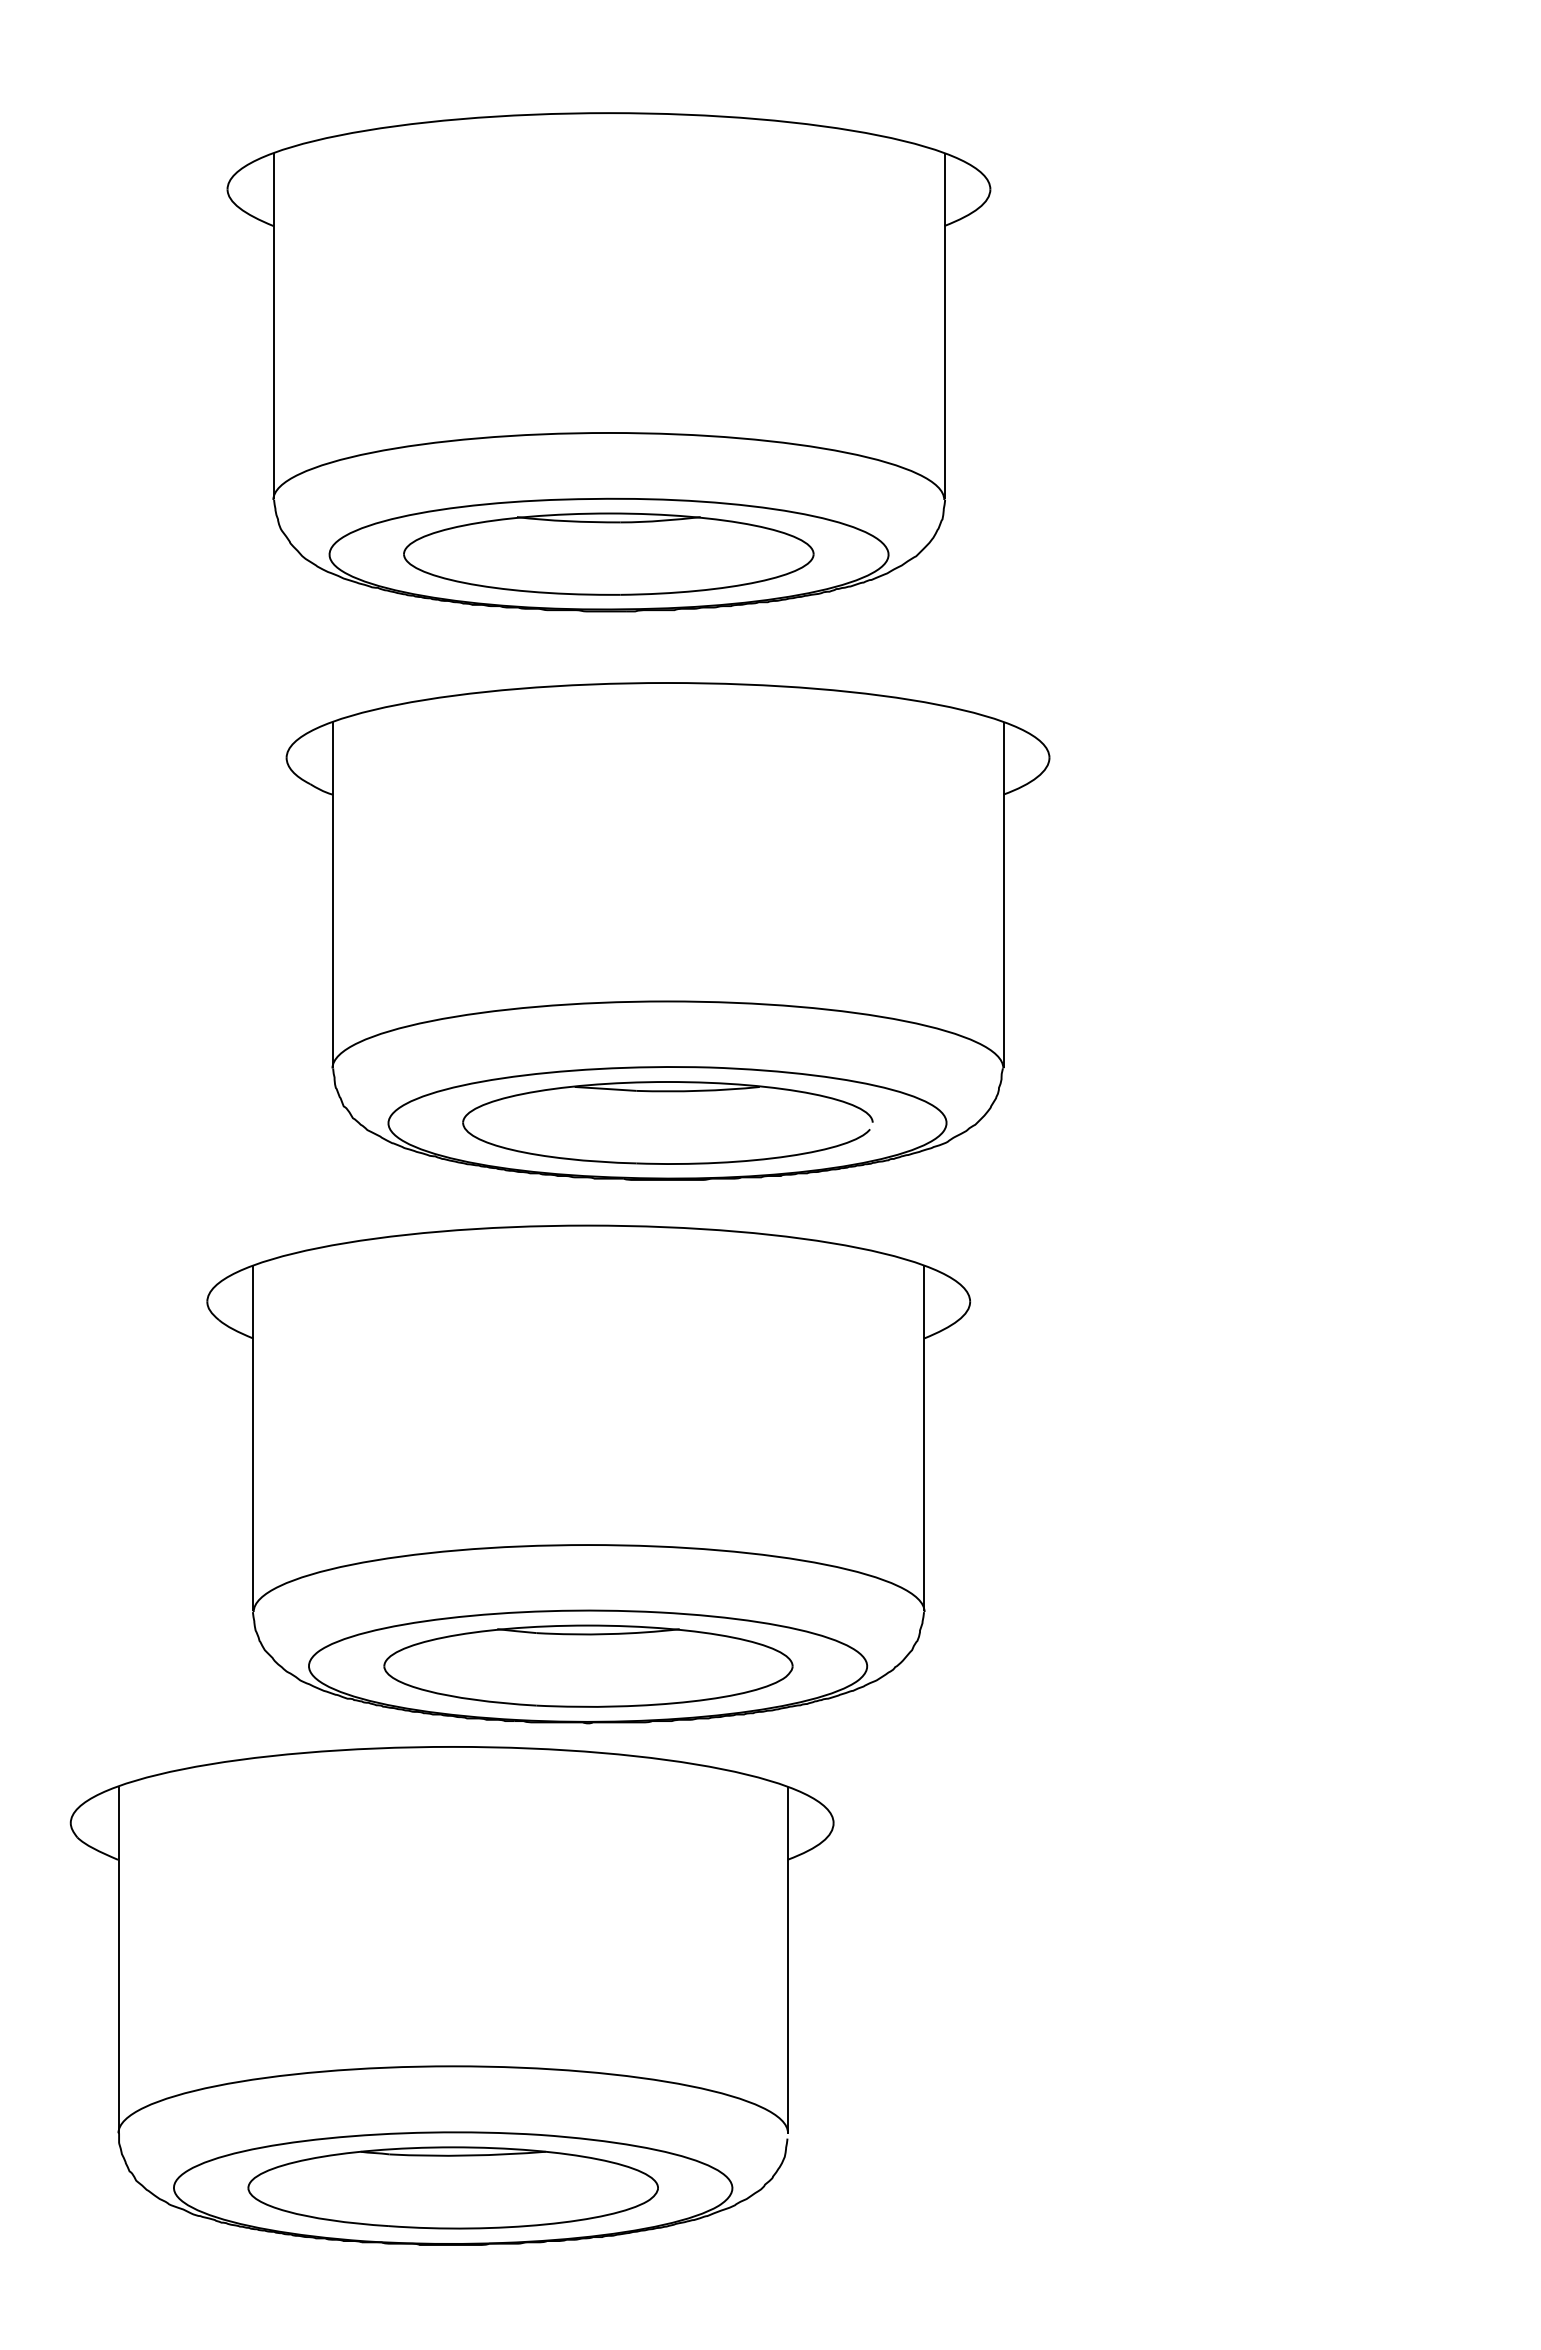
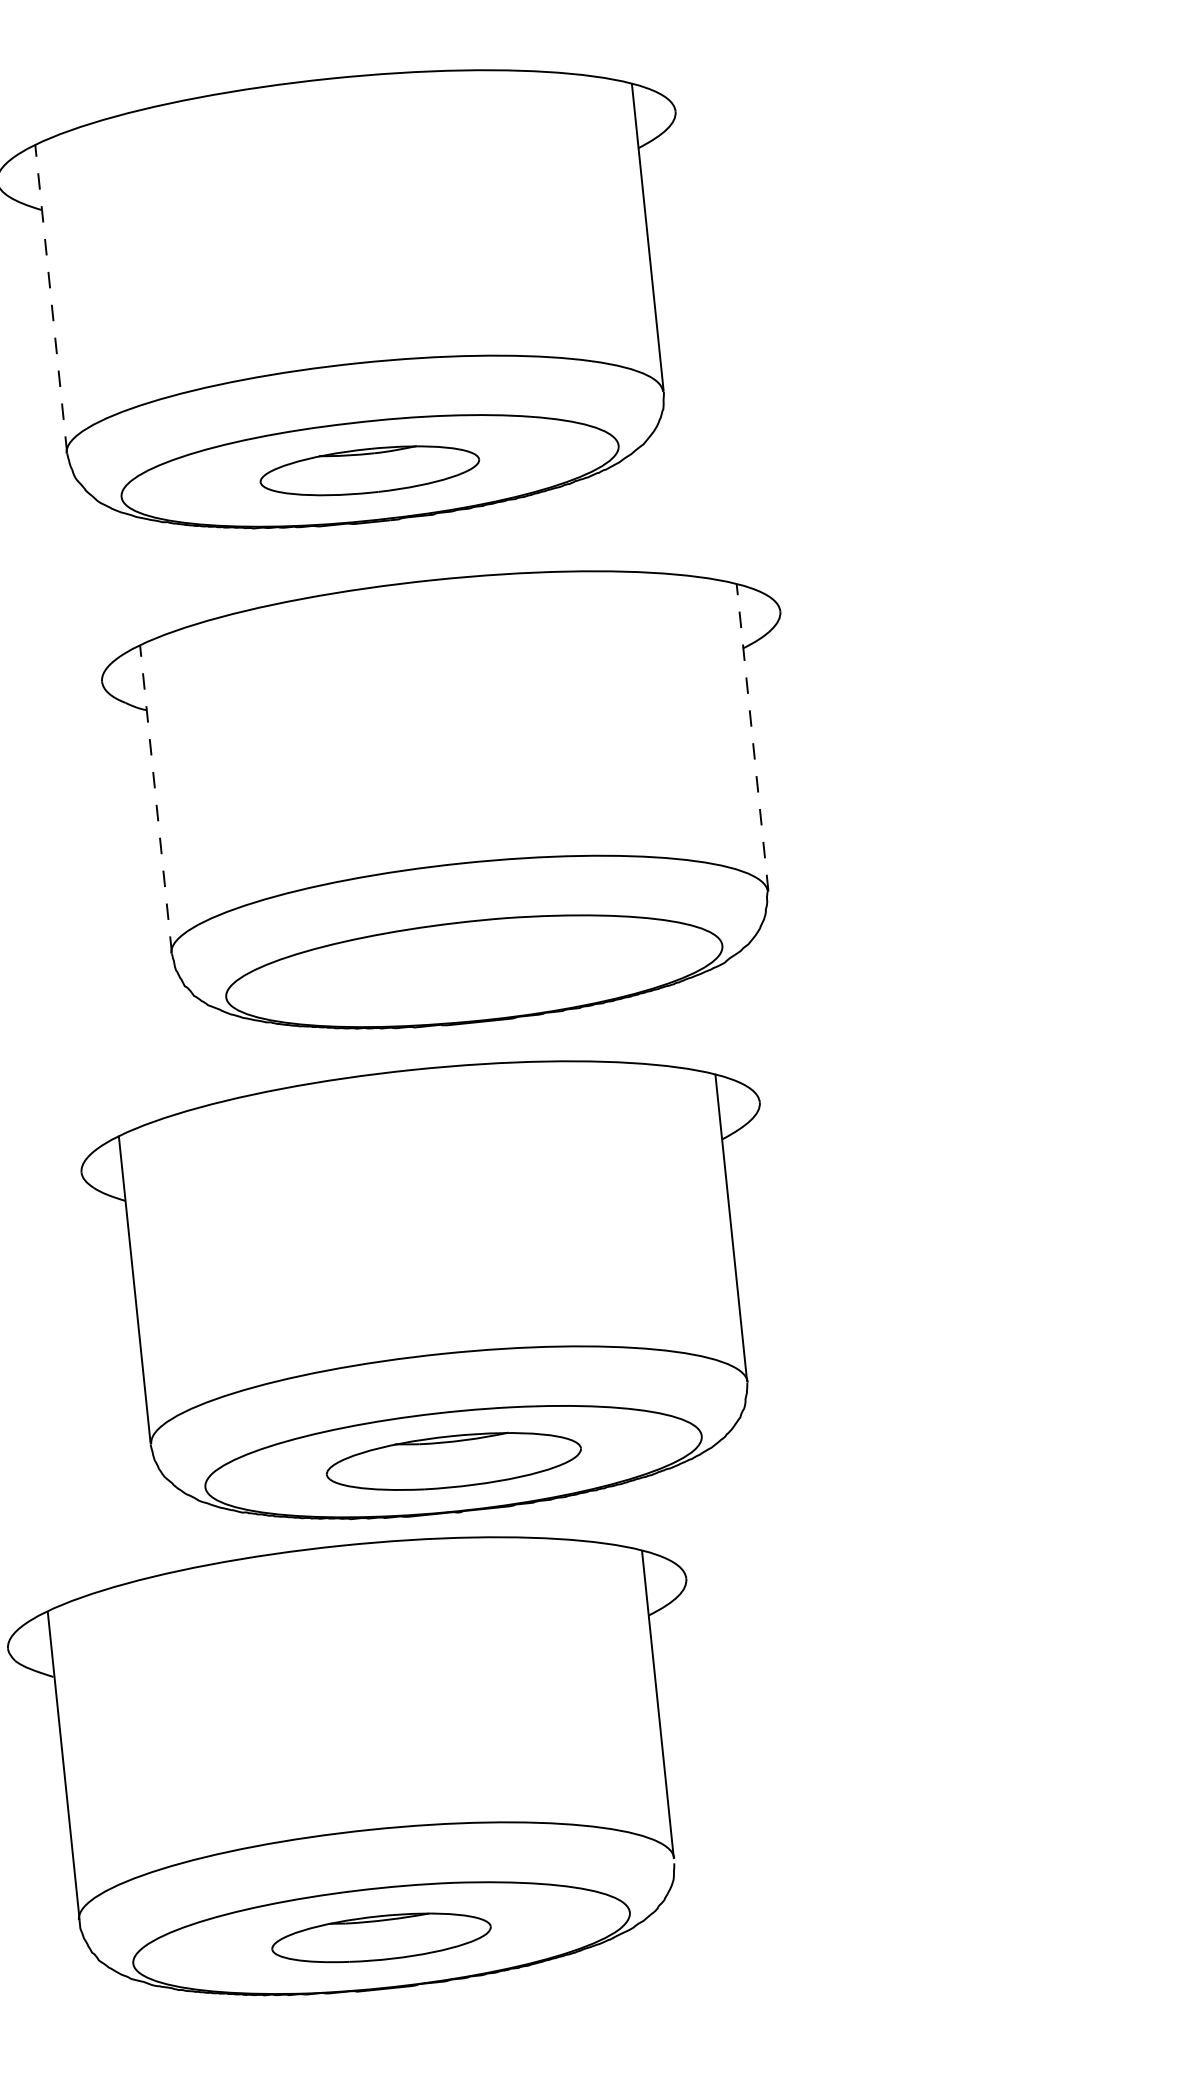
line: (274, 325) -> (51, 298), solid -> dashed
part: (608, 553) -> (369, 470), size x0.6
line: (333, 895) -> (156, 799), solid -> dashed
line: (1004, 895) -> (753, 738), solid -> dashed
part: (667, 1092) -> (471, 944), removed
part: (588, 1665) -> (453, 1460), size x0.7
part: (452, 2187) -> (380, 1937), size x0.6

